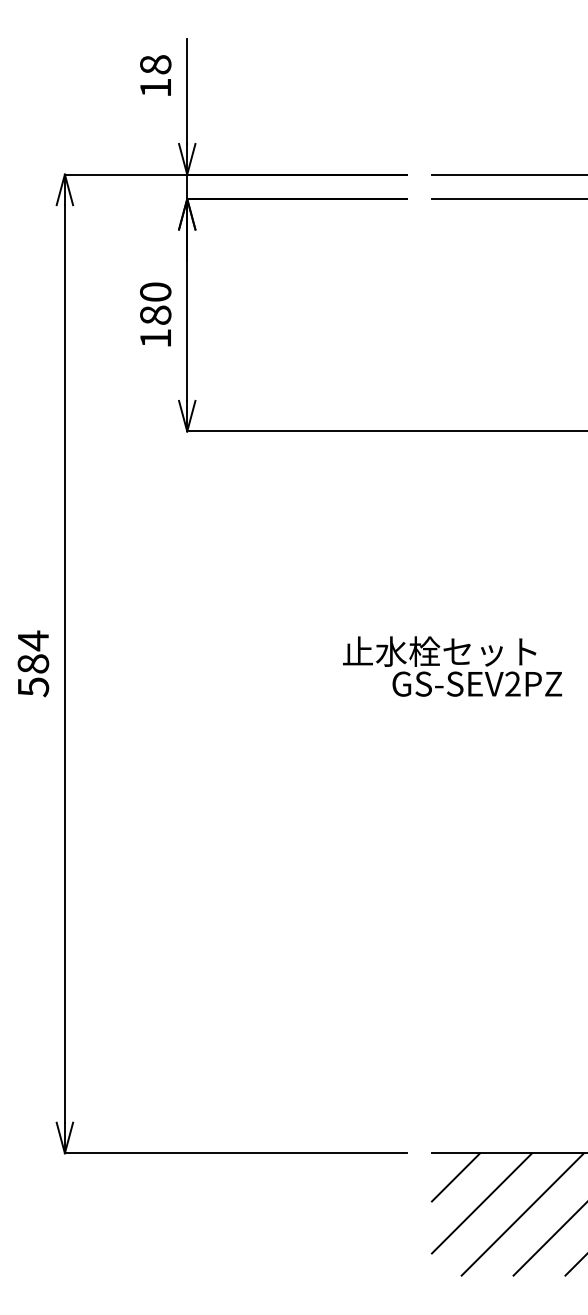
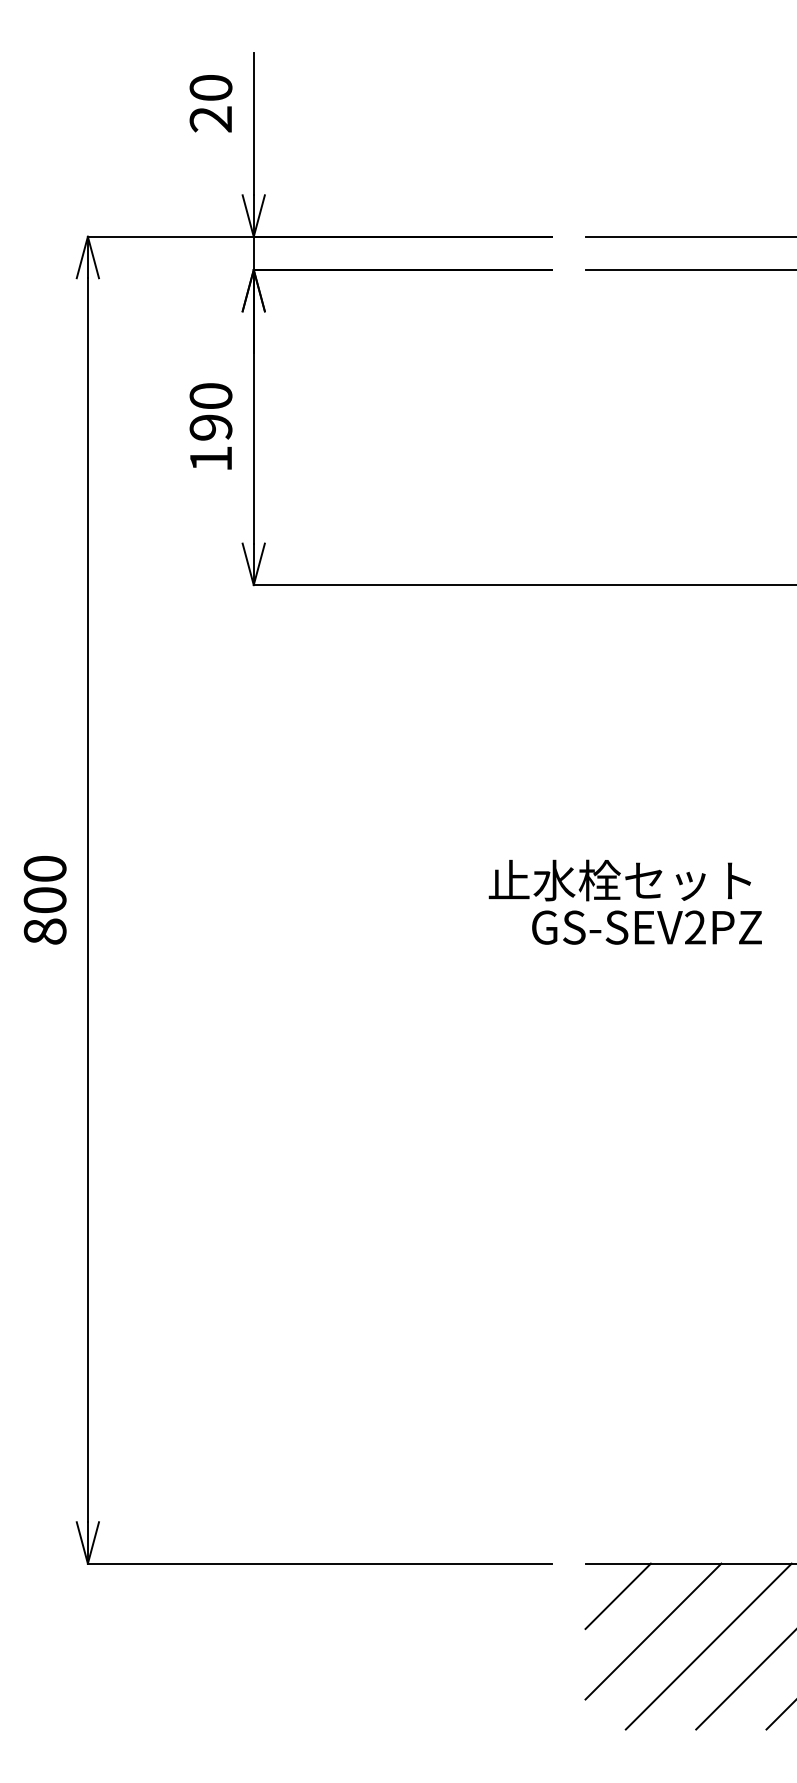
text: (155, 76) -> (210, 103), 18 -> 20
text: (155, 315) -> (210, 427), 180 -> 190
text: (439, 651) -> (619, 880), moved
text: (32, 663) -> (44, 899), 584 -> 800

